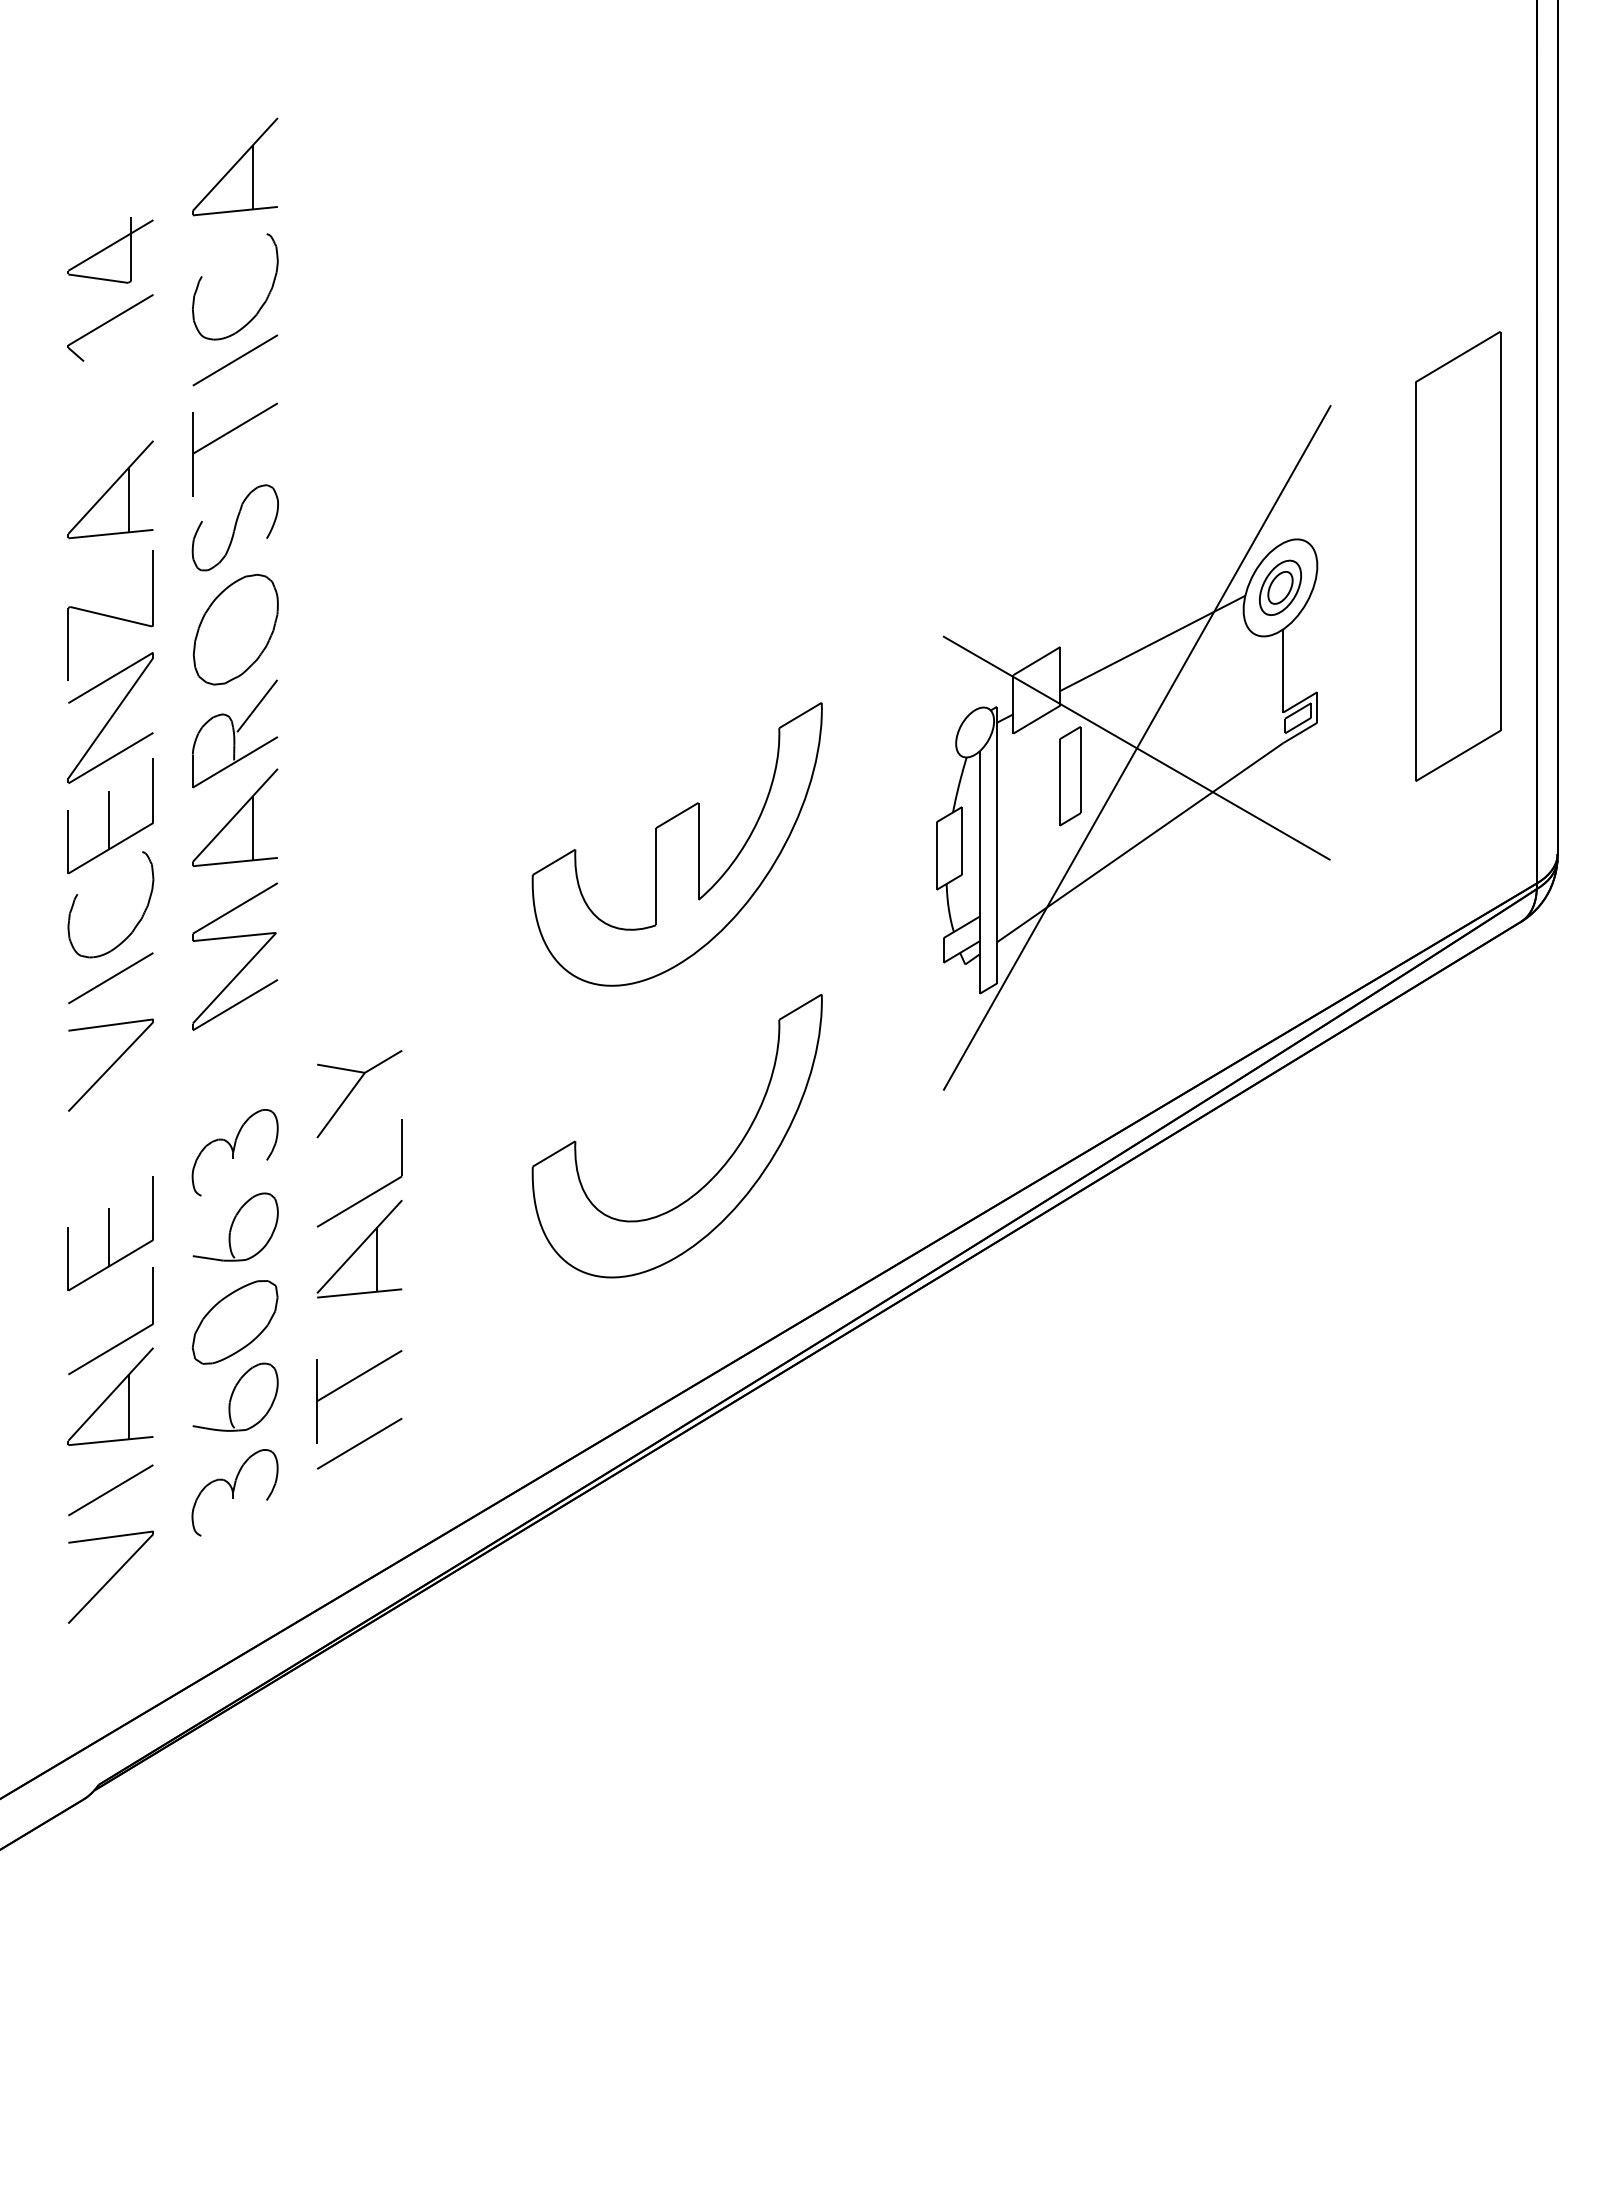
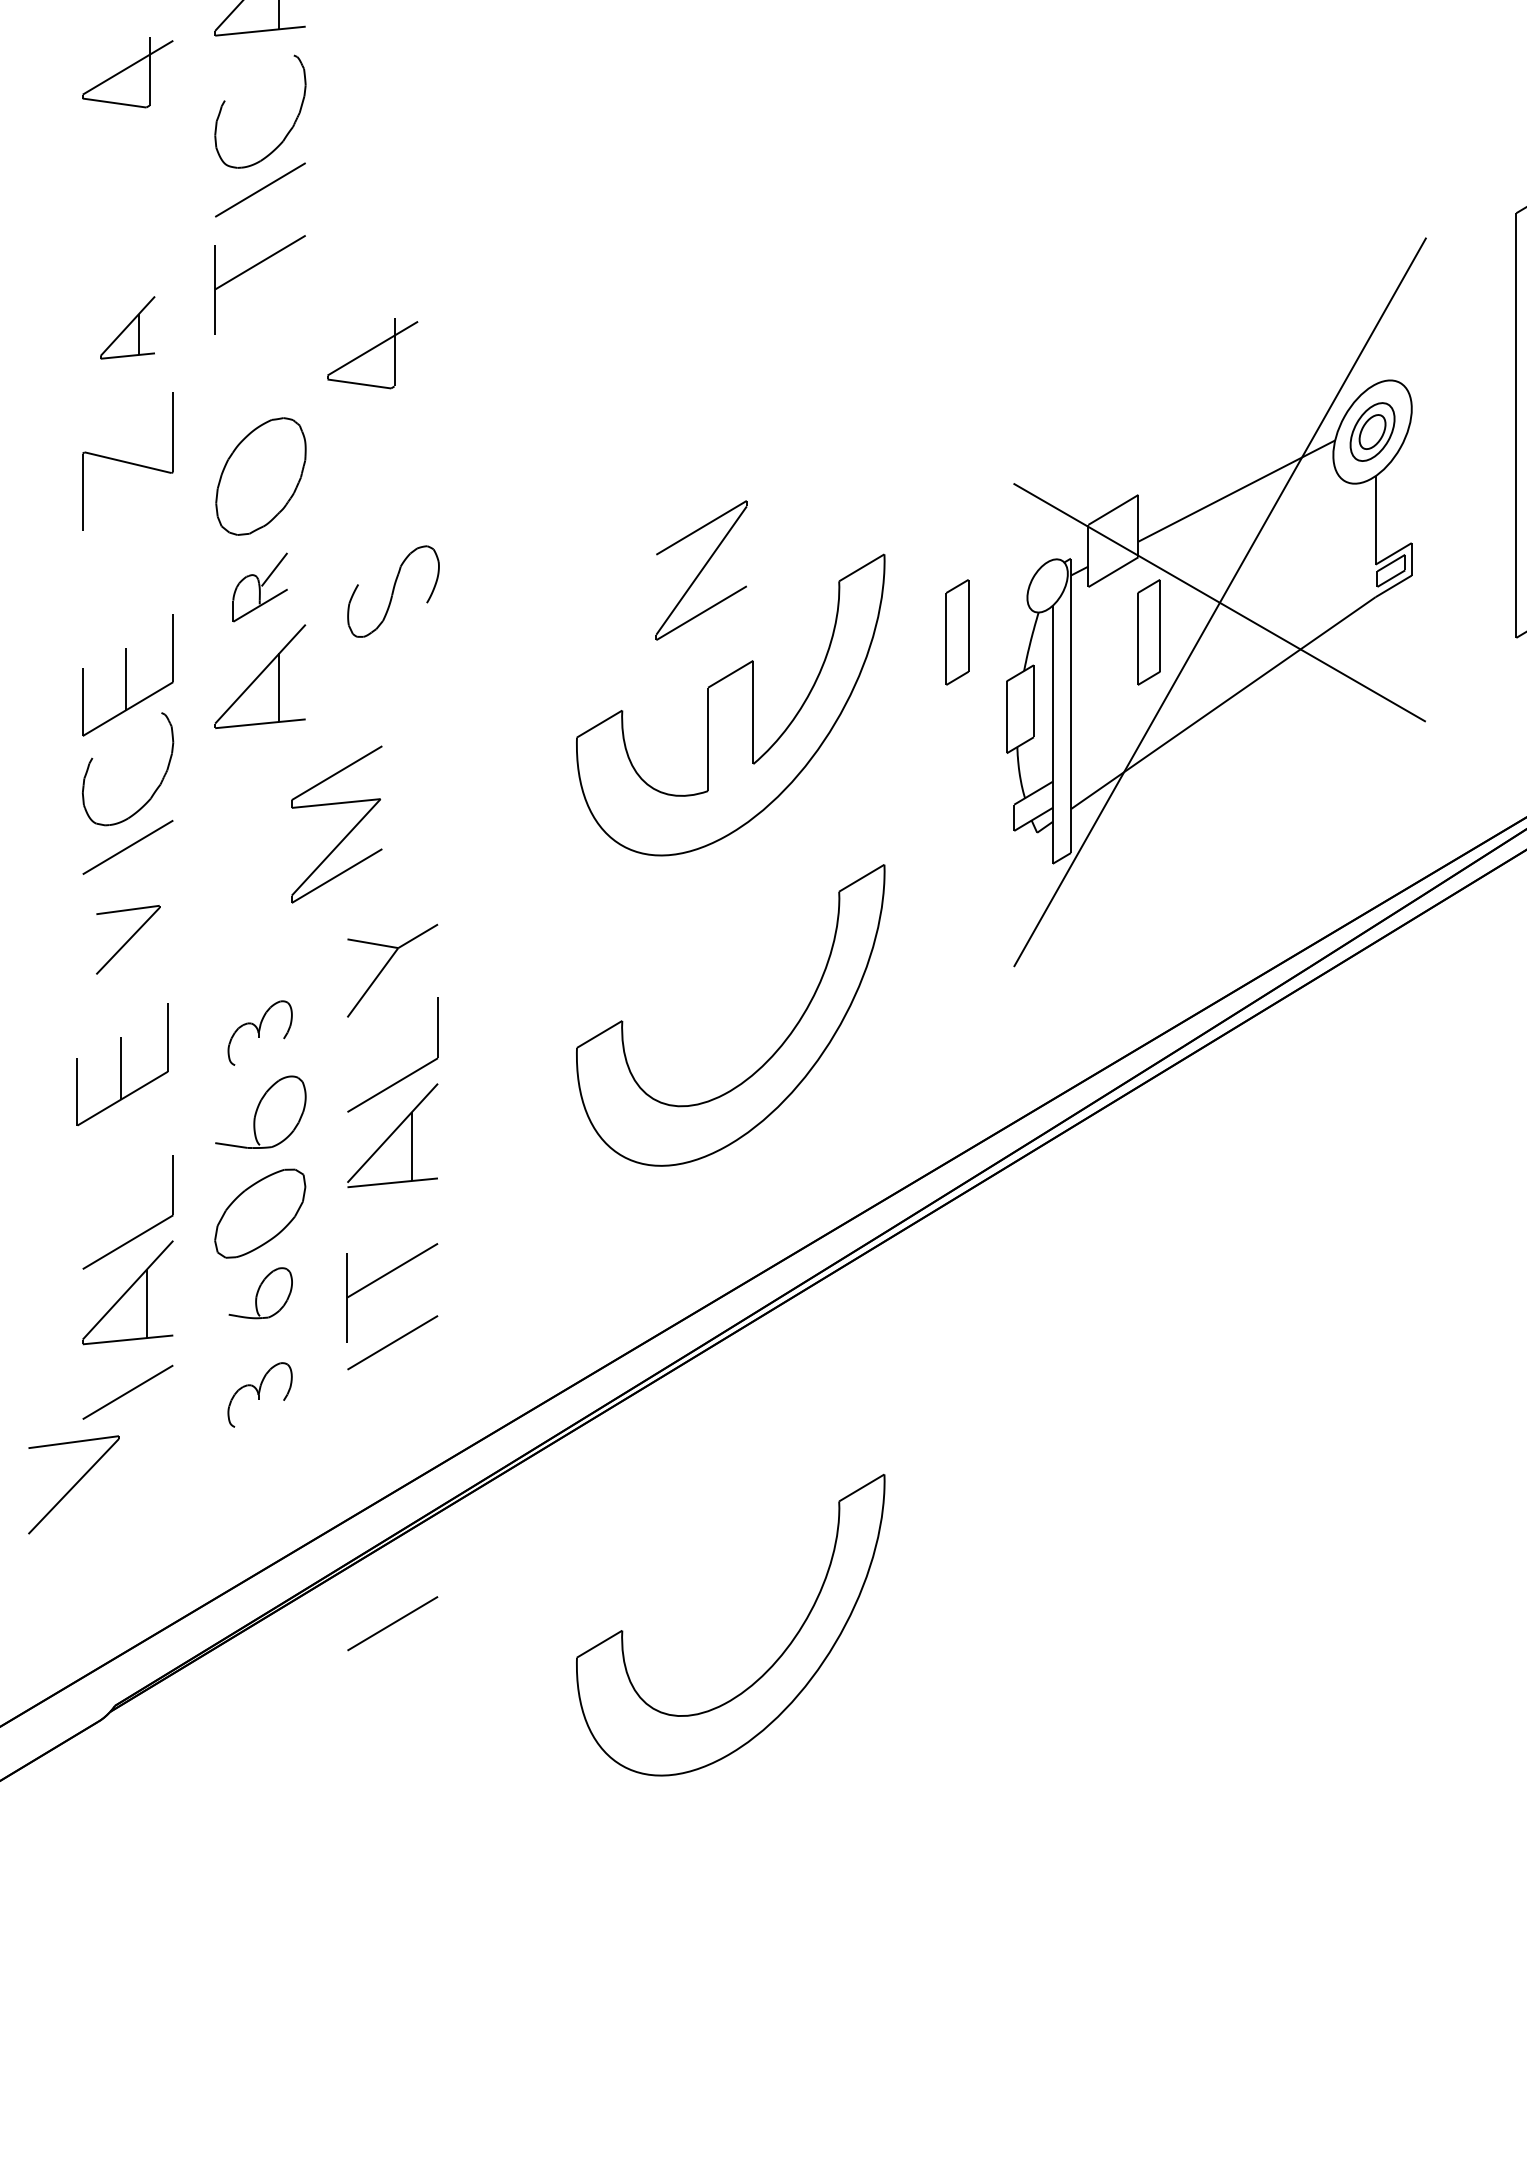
part: (110, 327) -> (127, 154), removed
part: (110, 489) -> (127, 327), size x0.6
part: (340, 514) -> (372, 353), added
part: (234, 527) -> (392, 591), moved
part: (110, 717) -> (701, 569), moved
part: (235, 733) -> (260, 587), size x0.6
part: (890, 776) -> (957, 632), added
part: (244, 965) -> (346, 833), moved
part: (110, 1064) -> (127, 939), size x0.7
part: (234, 1152) -> (259, 1032), size x0.7
part: (110, 1233) -> (122, 1064), moved
part: (235, 1396) -> (260, 1292), size x0.7
part: (234, 1492) -> (259, 1394), size x0.7
part: (110, 1576) -> (73, 1484), moved
line: (359, 1707) -> (392, 1623), added
part: (716, 1745) -> (772, 1663), added

